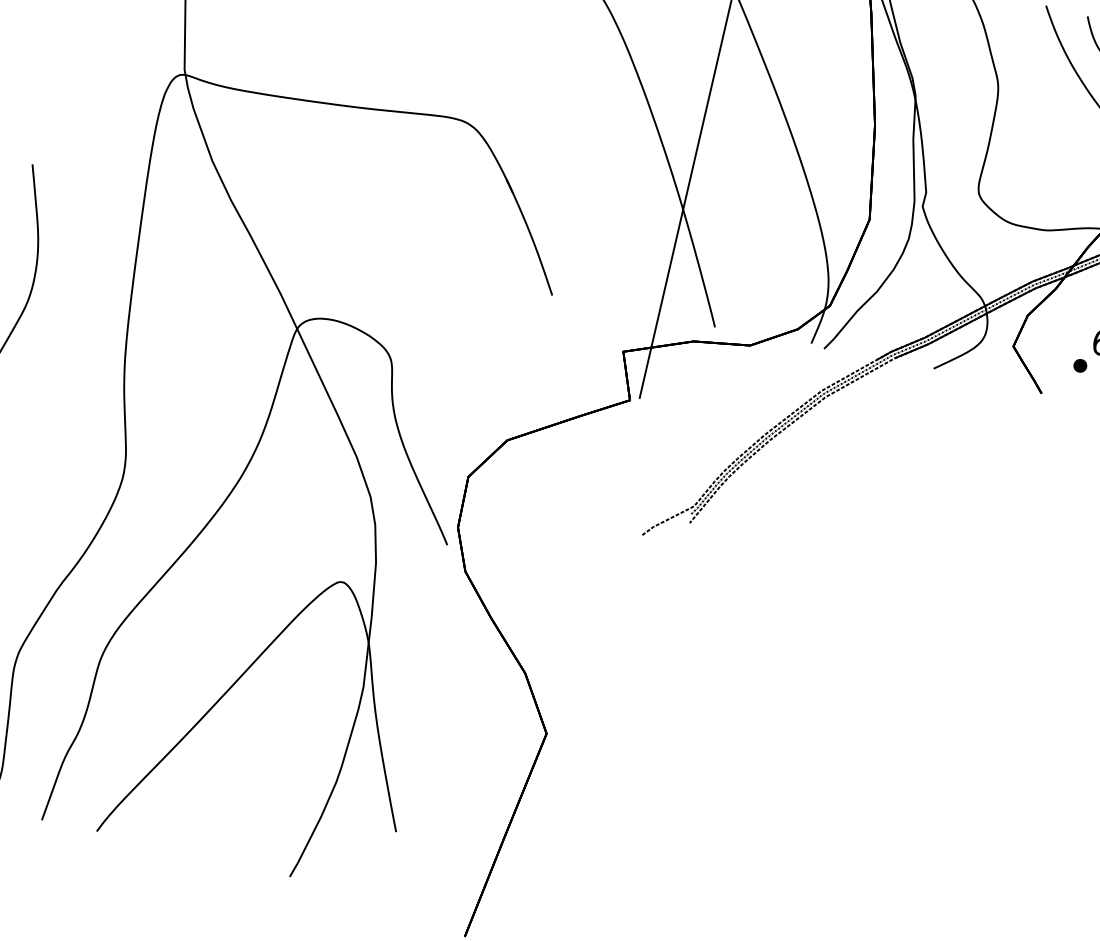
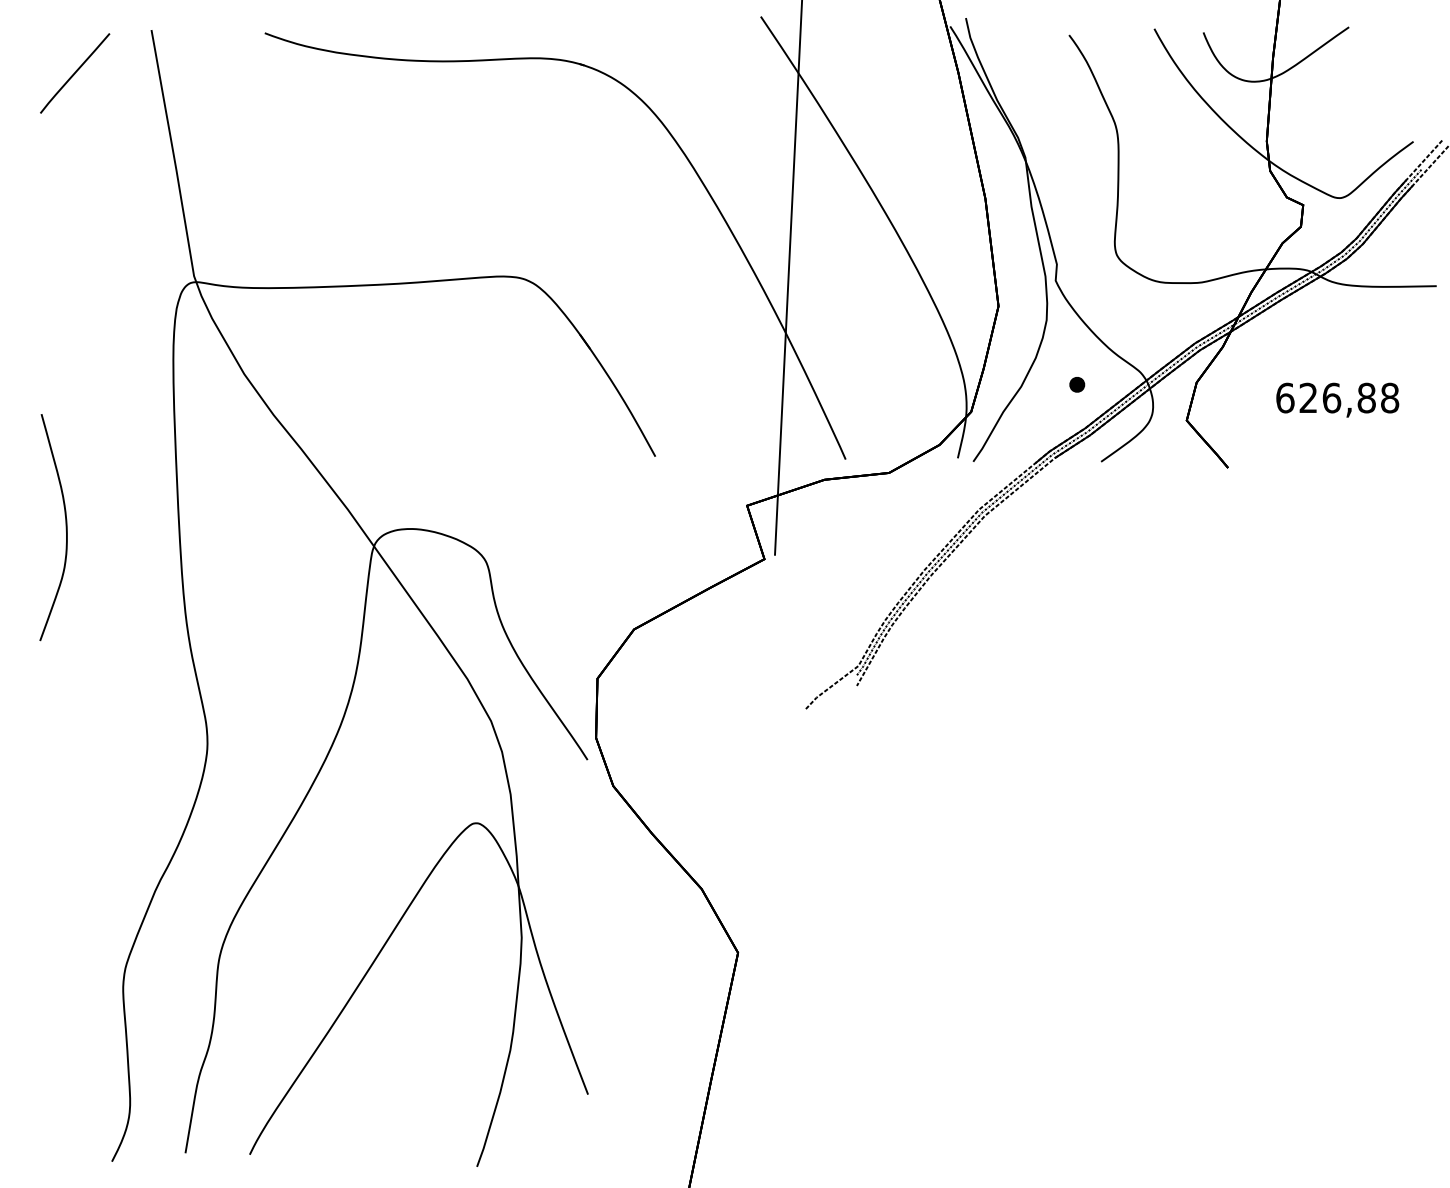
part: (1080, 365) -> (1077, 384), moved

